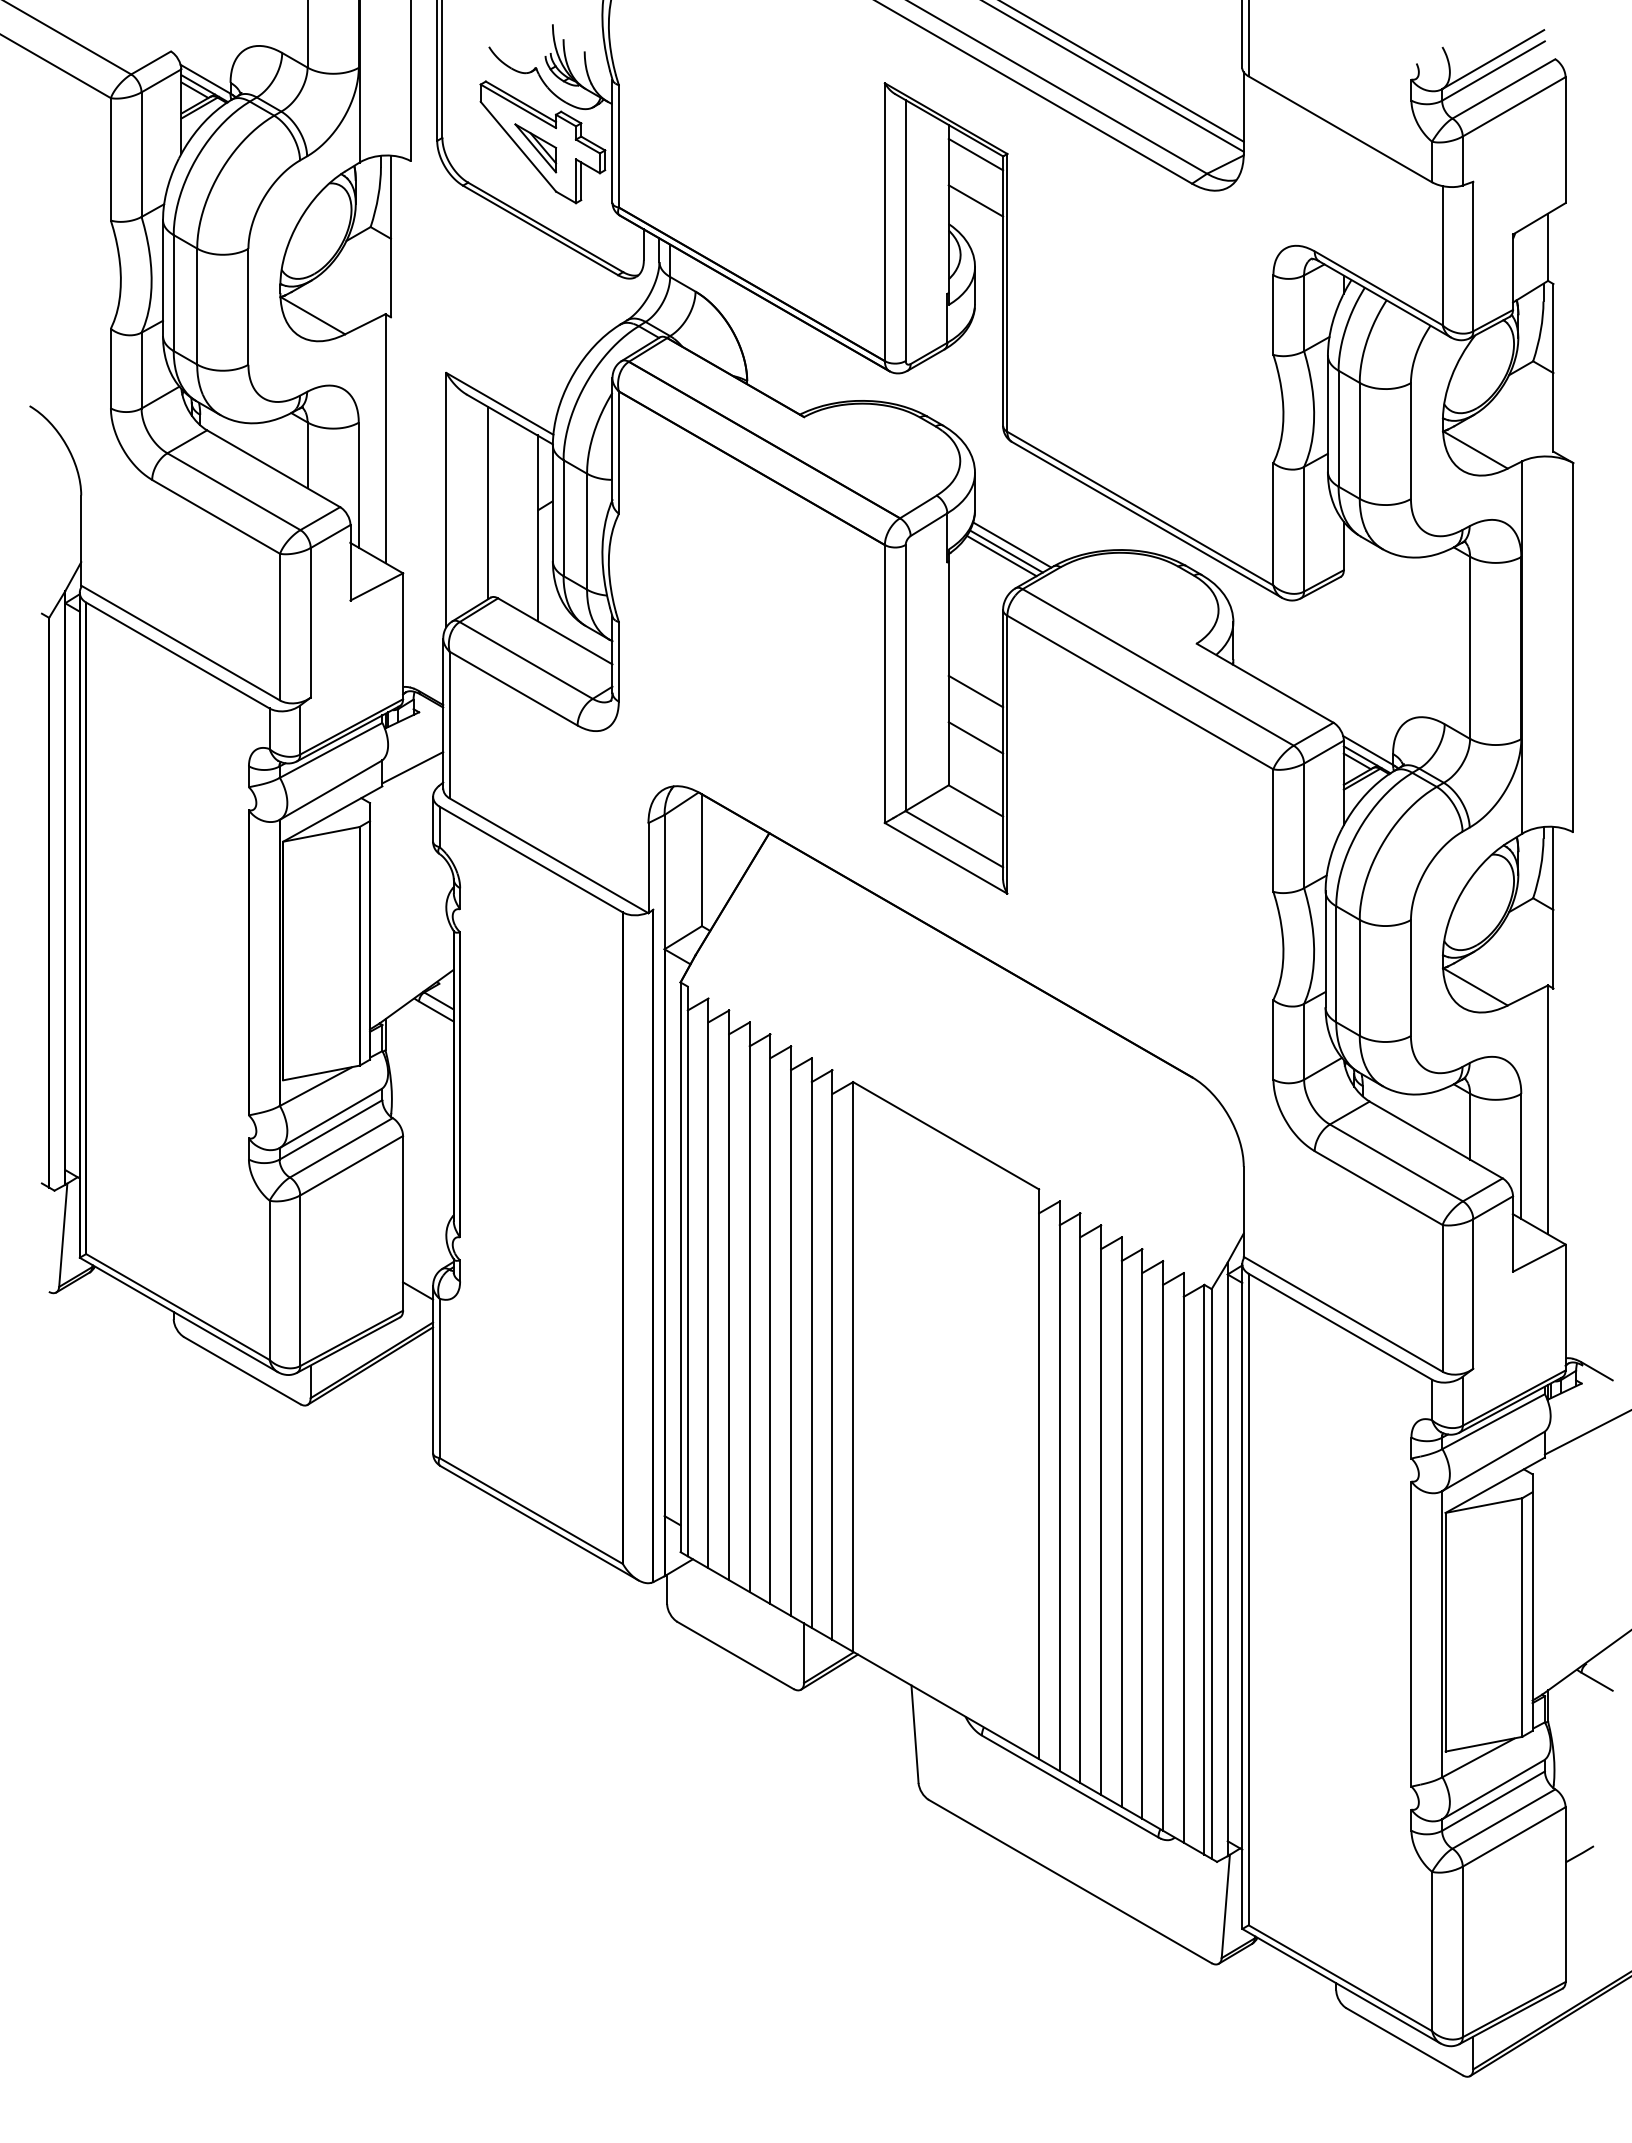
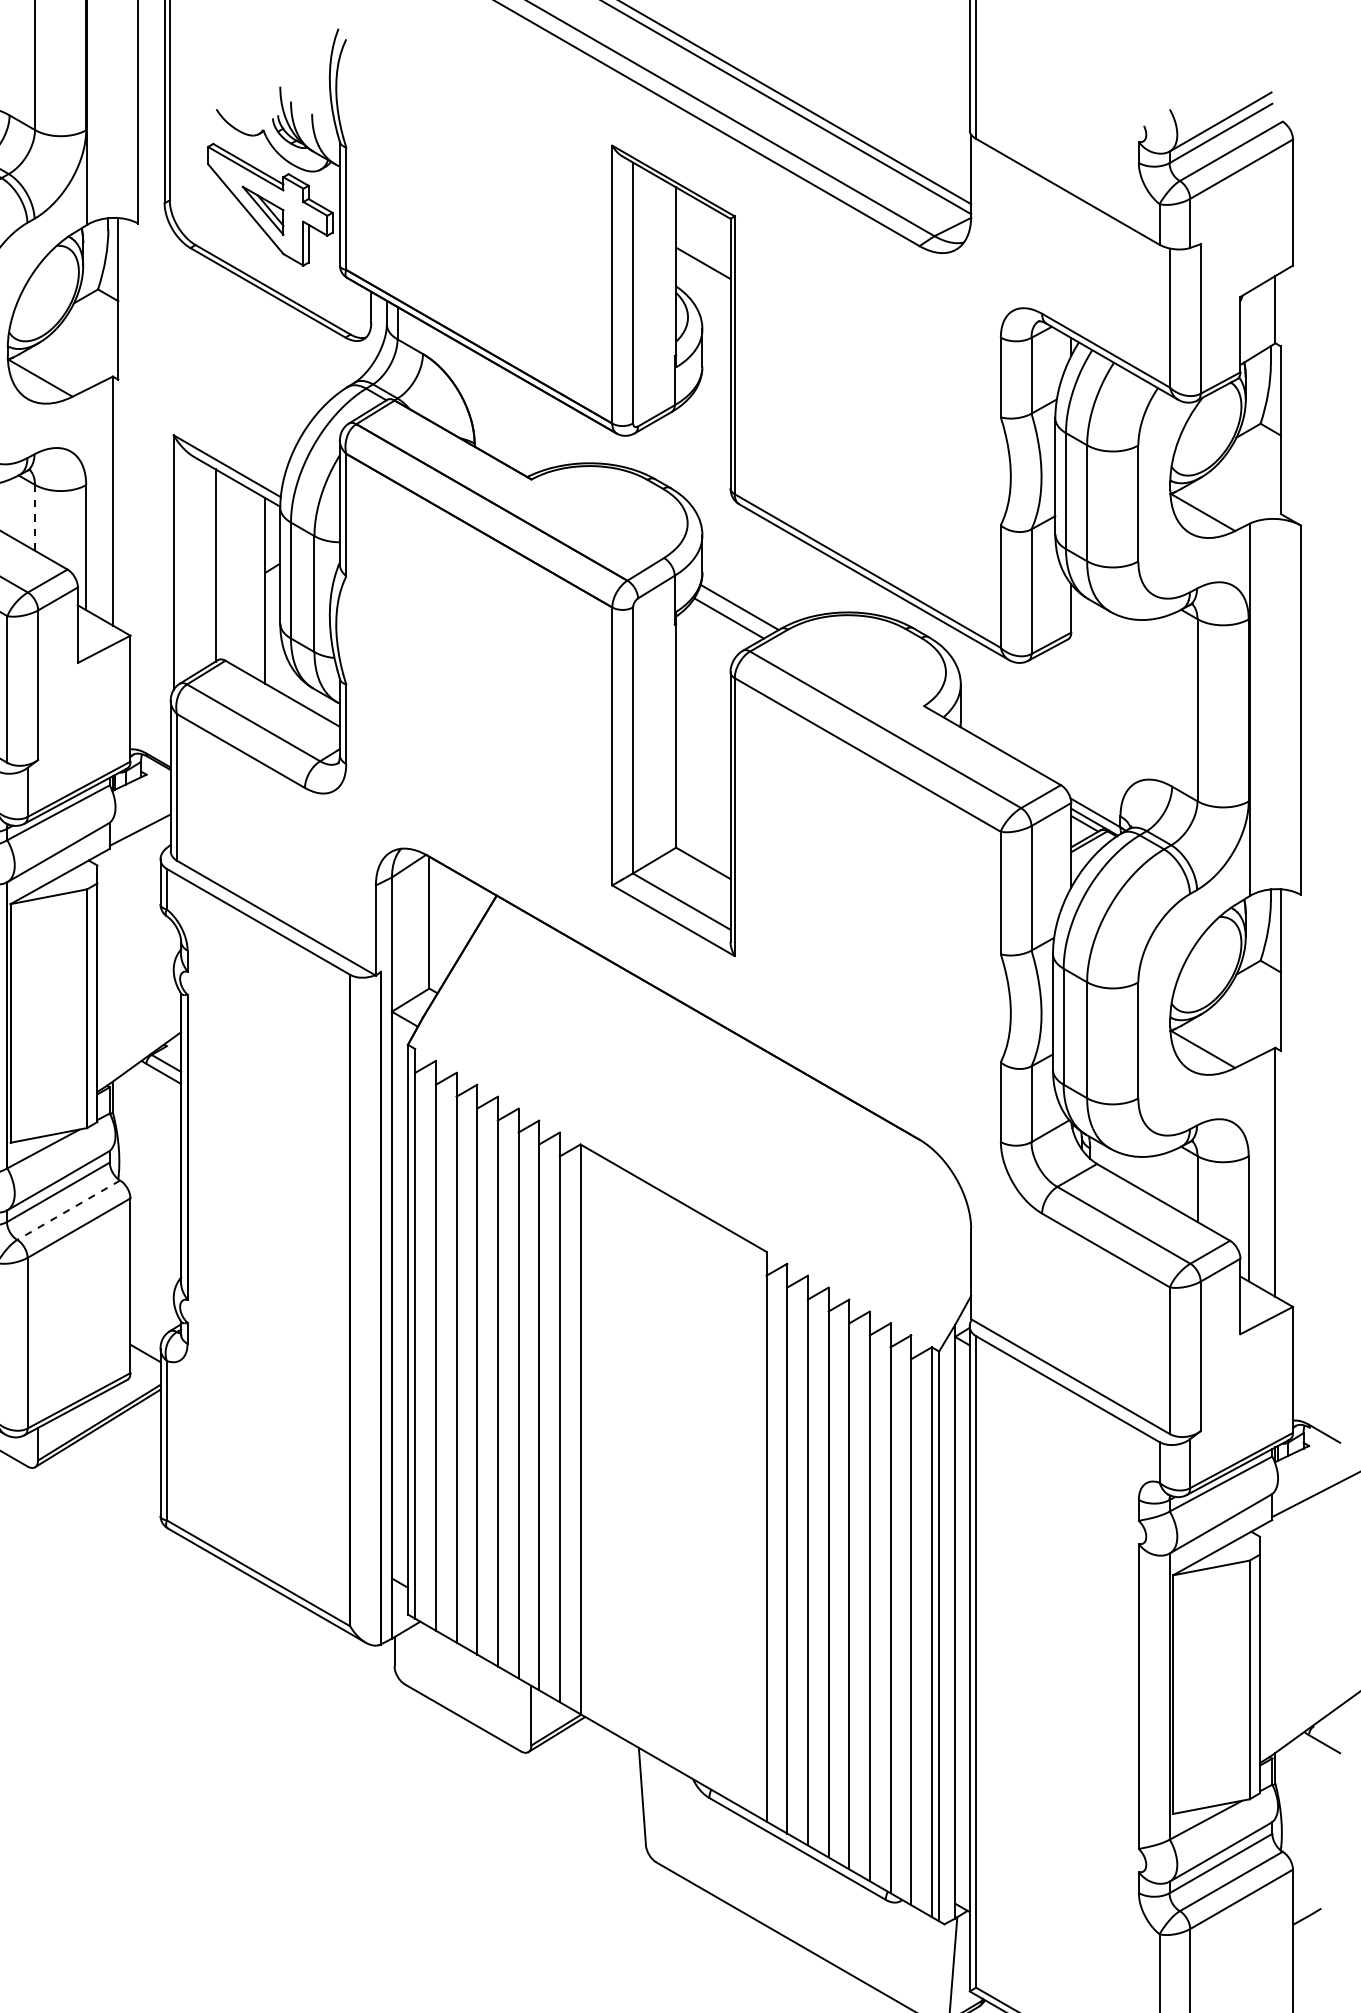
line: (975, 154) -> (702, 216), removed
line: (307, 455) -> (34, 517), solid -> dashed
line: (1006, 551) -> (733, 613), removed
line: (975, 691) -> (702, 753), removed
line: (975, 737) -> (702, 799), removed
line: (340, 1148) -> (67, 1210), solid -> dashed

